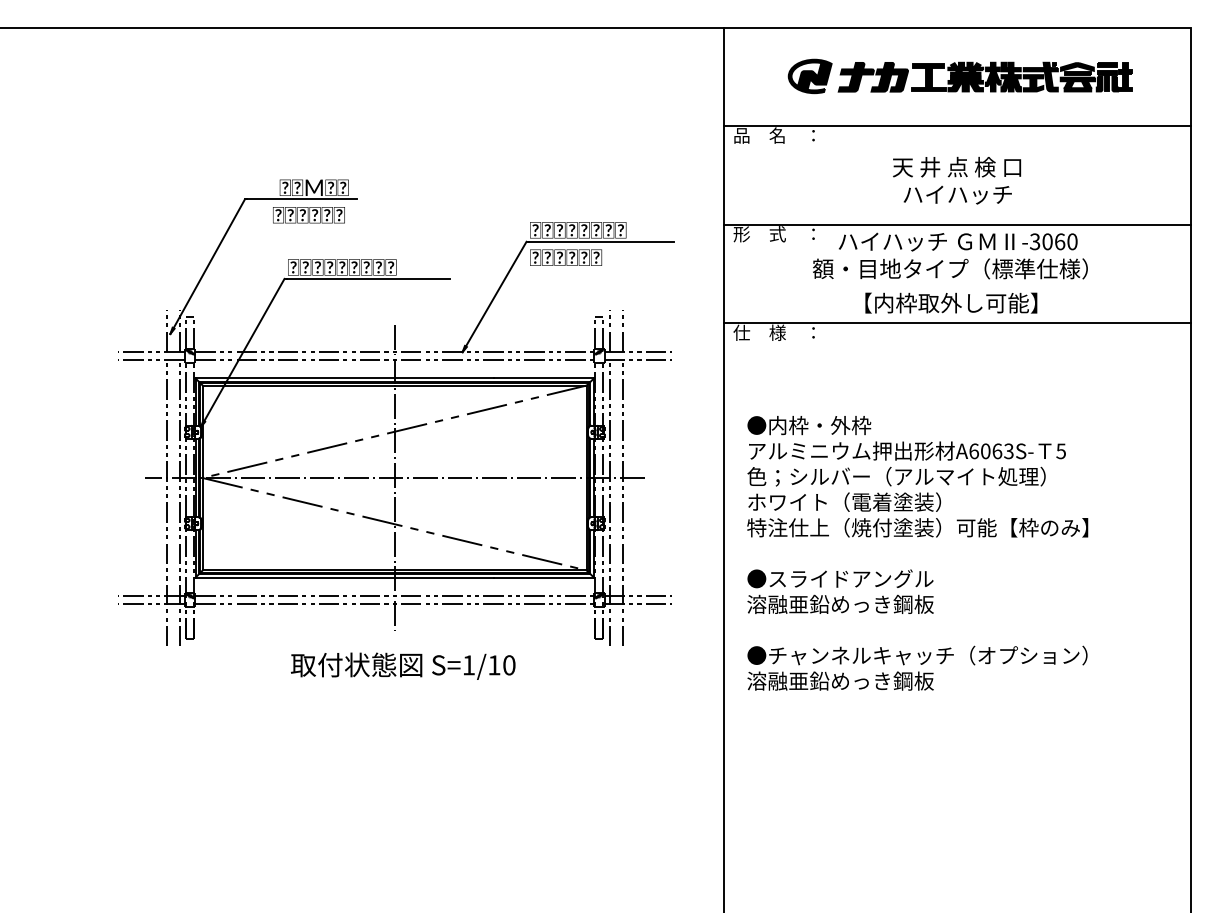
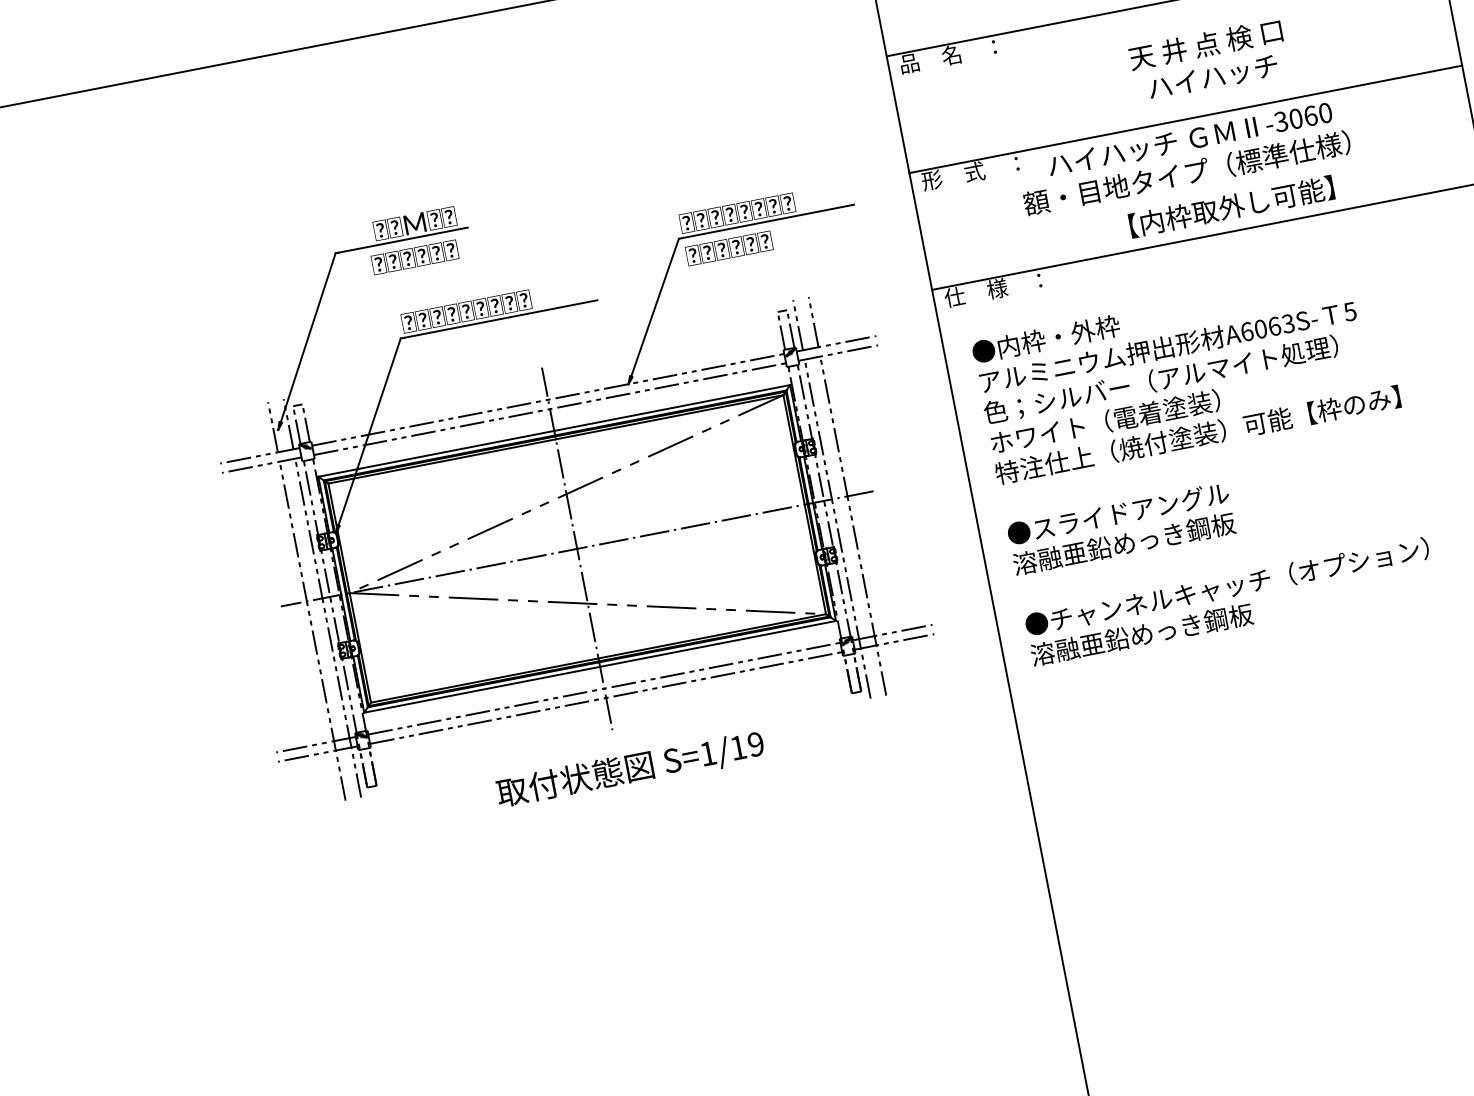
text: (957, 180) -> (1209, 60), moved
text: (951, 302) -> (1231, 205), moved
text: (917, 553) -> (1203, 465), moved
text: (509, 665) -> (756, 744), S=1/10 -> S=1/19

